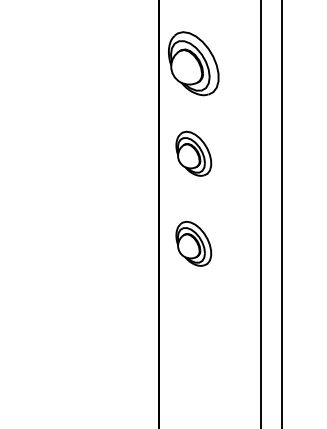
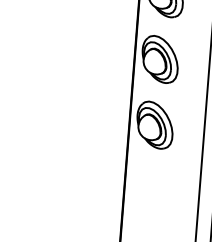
part: (193, 153) -> (160, 59), size x1.43
part: (193, 243) -> (154, 124), size x1.43

